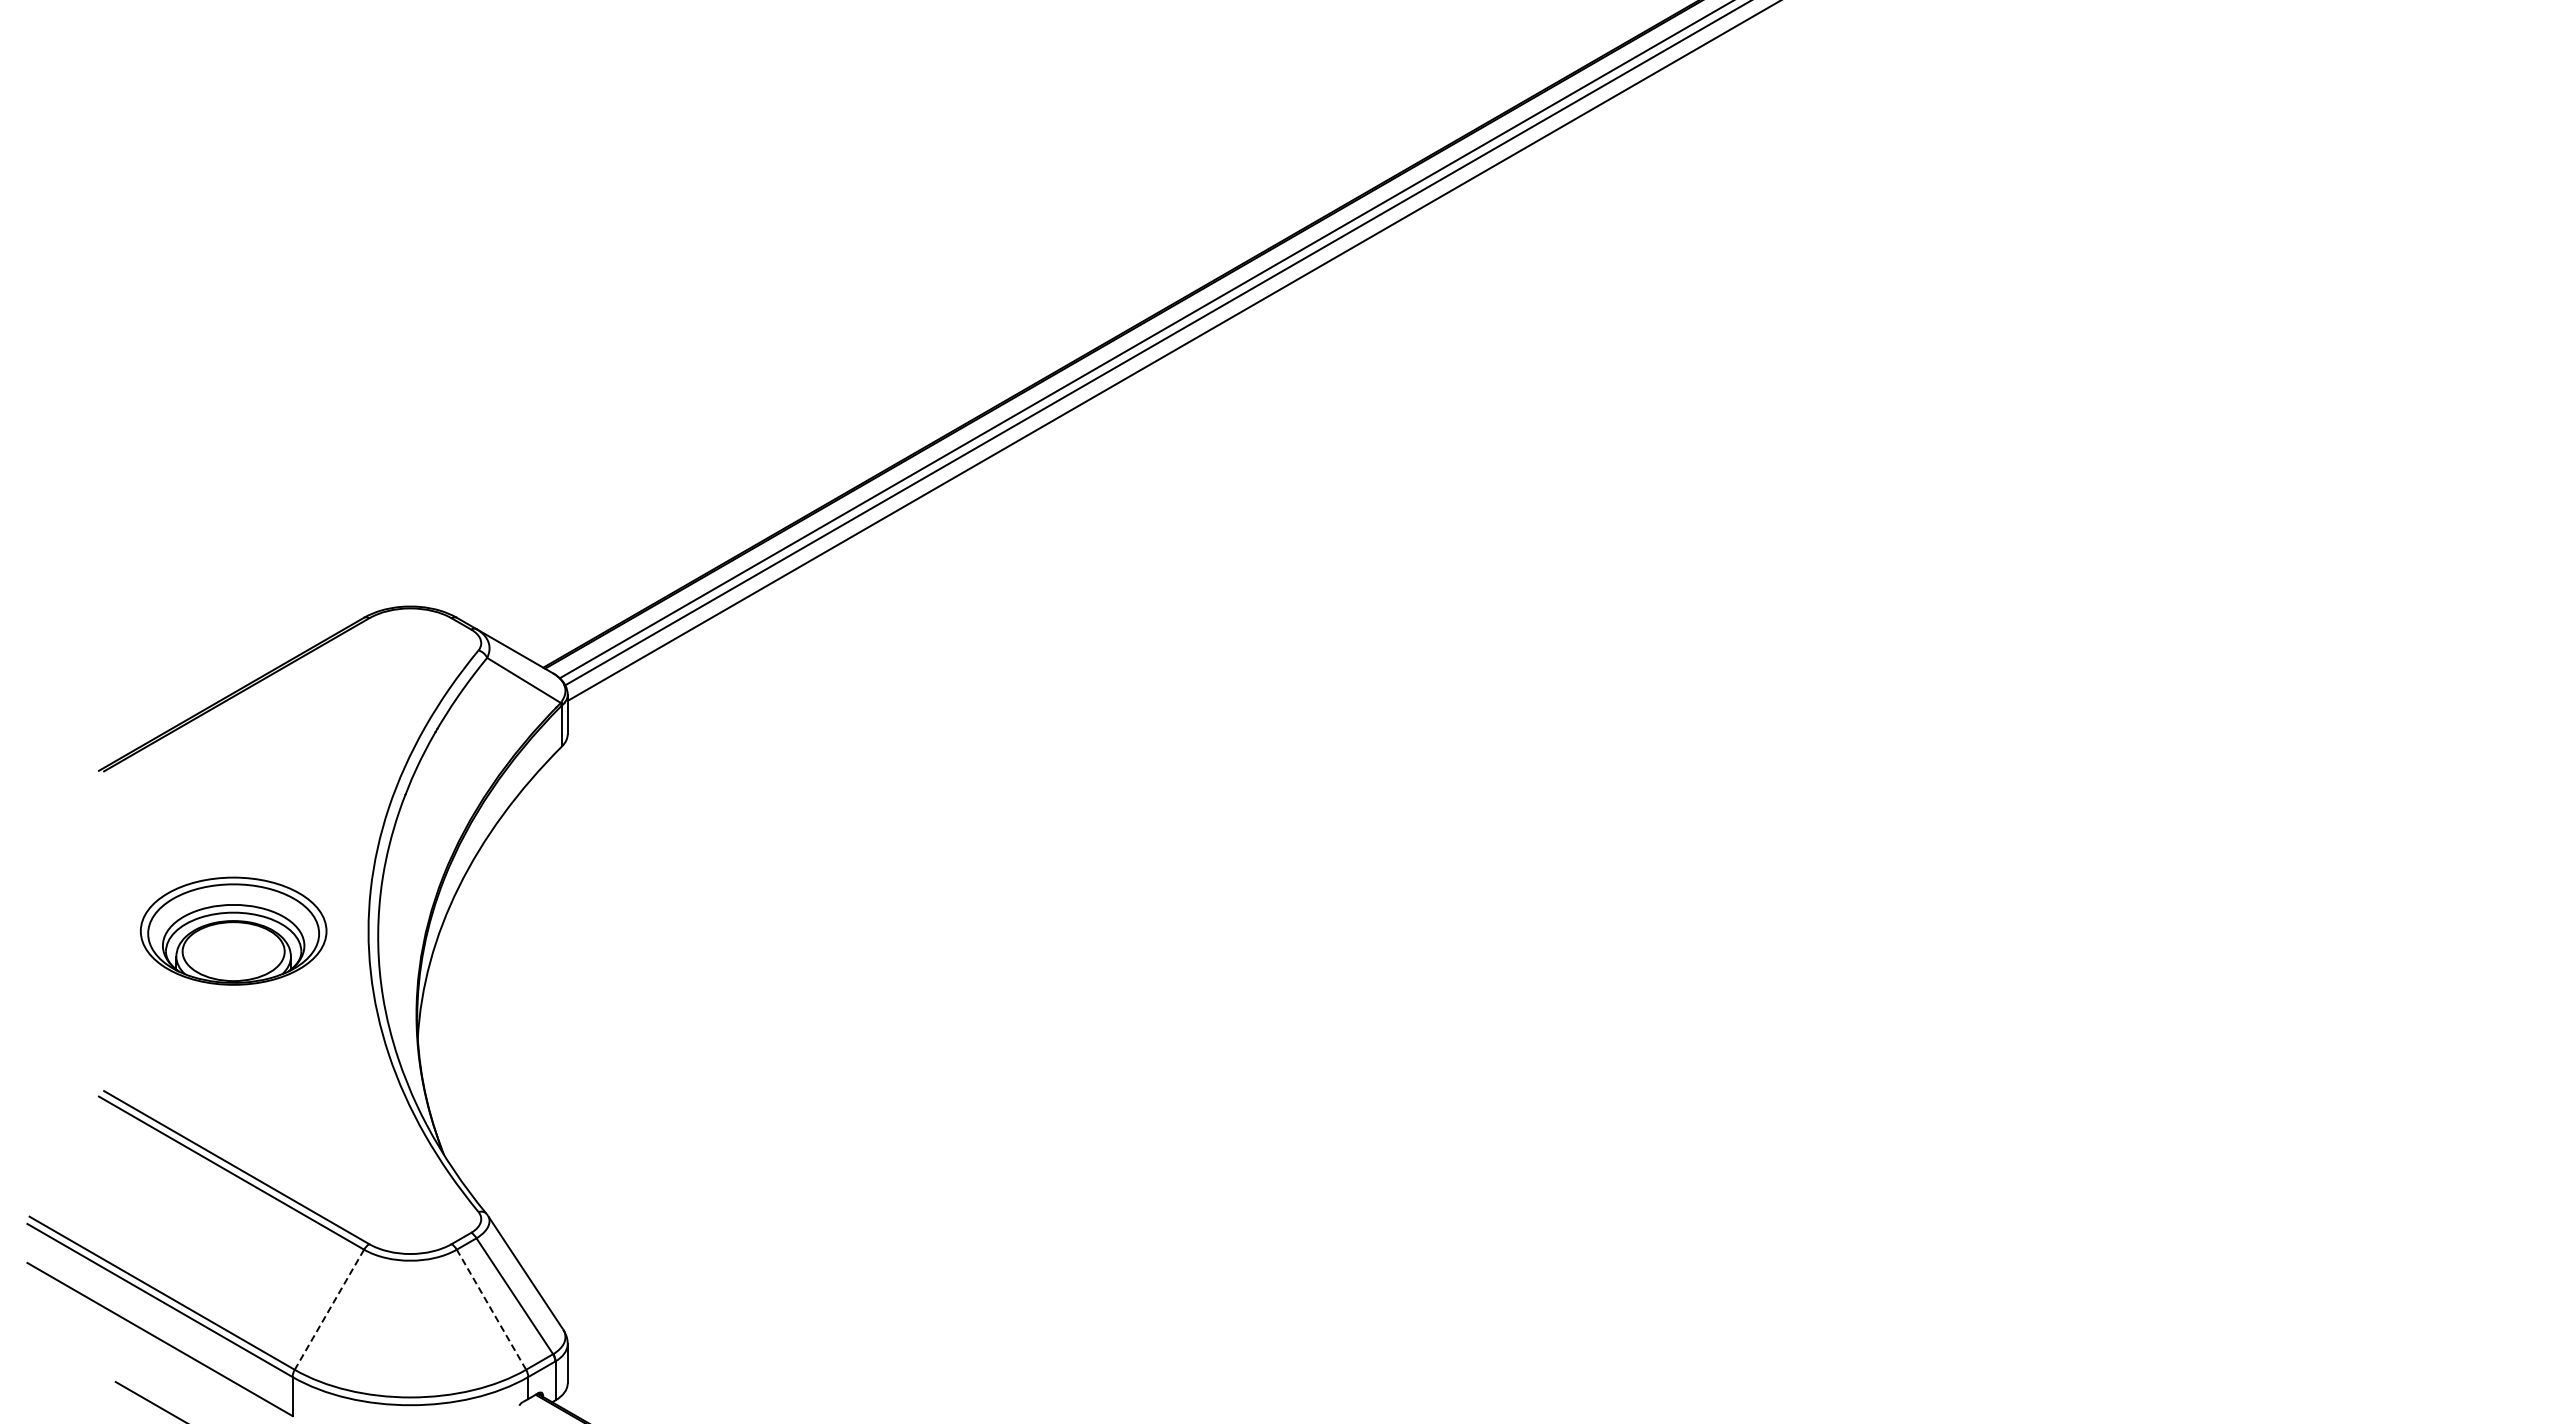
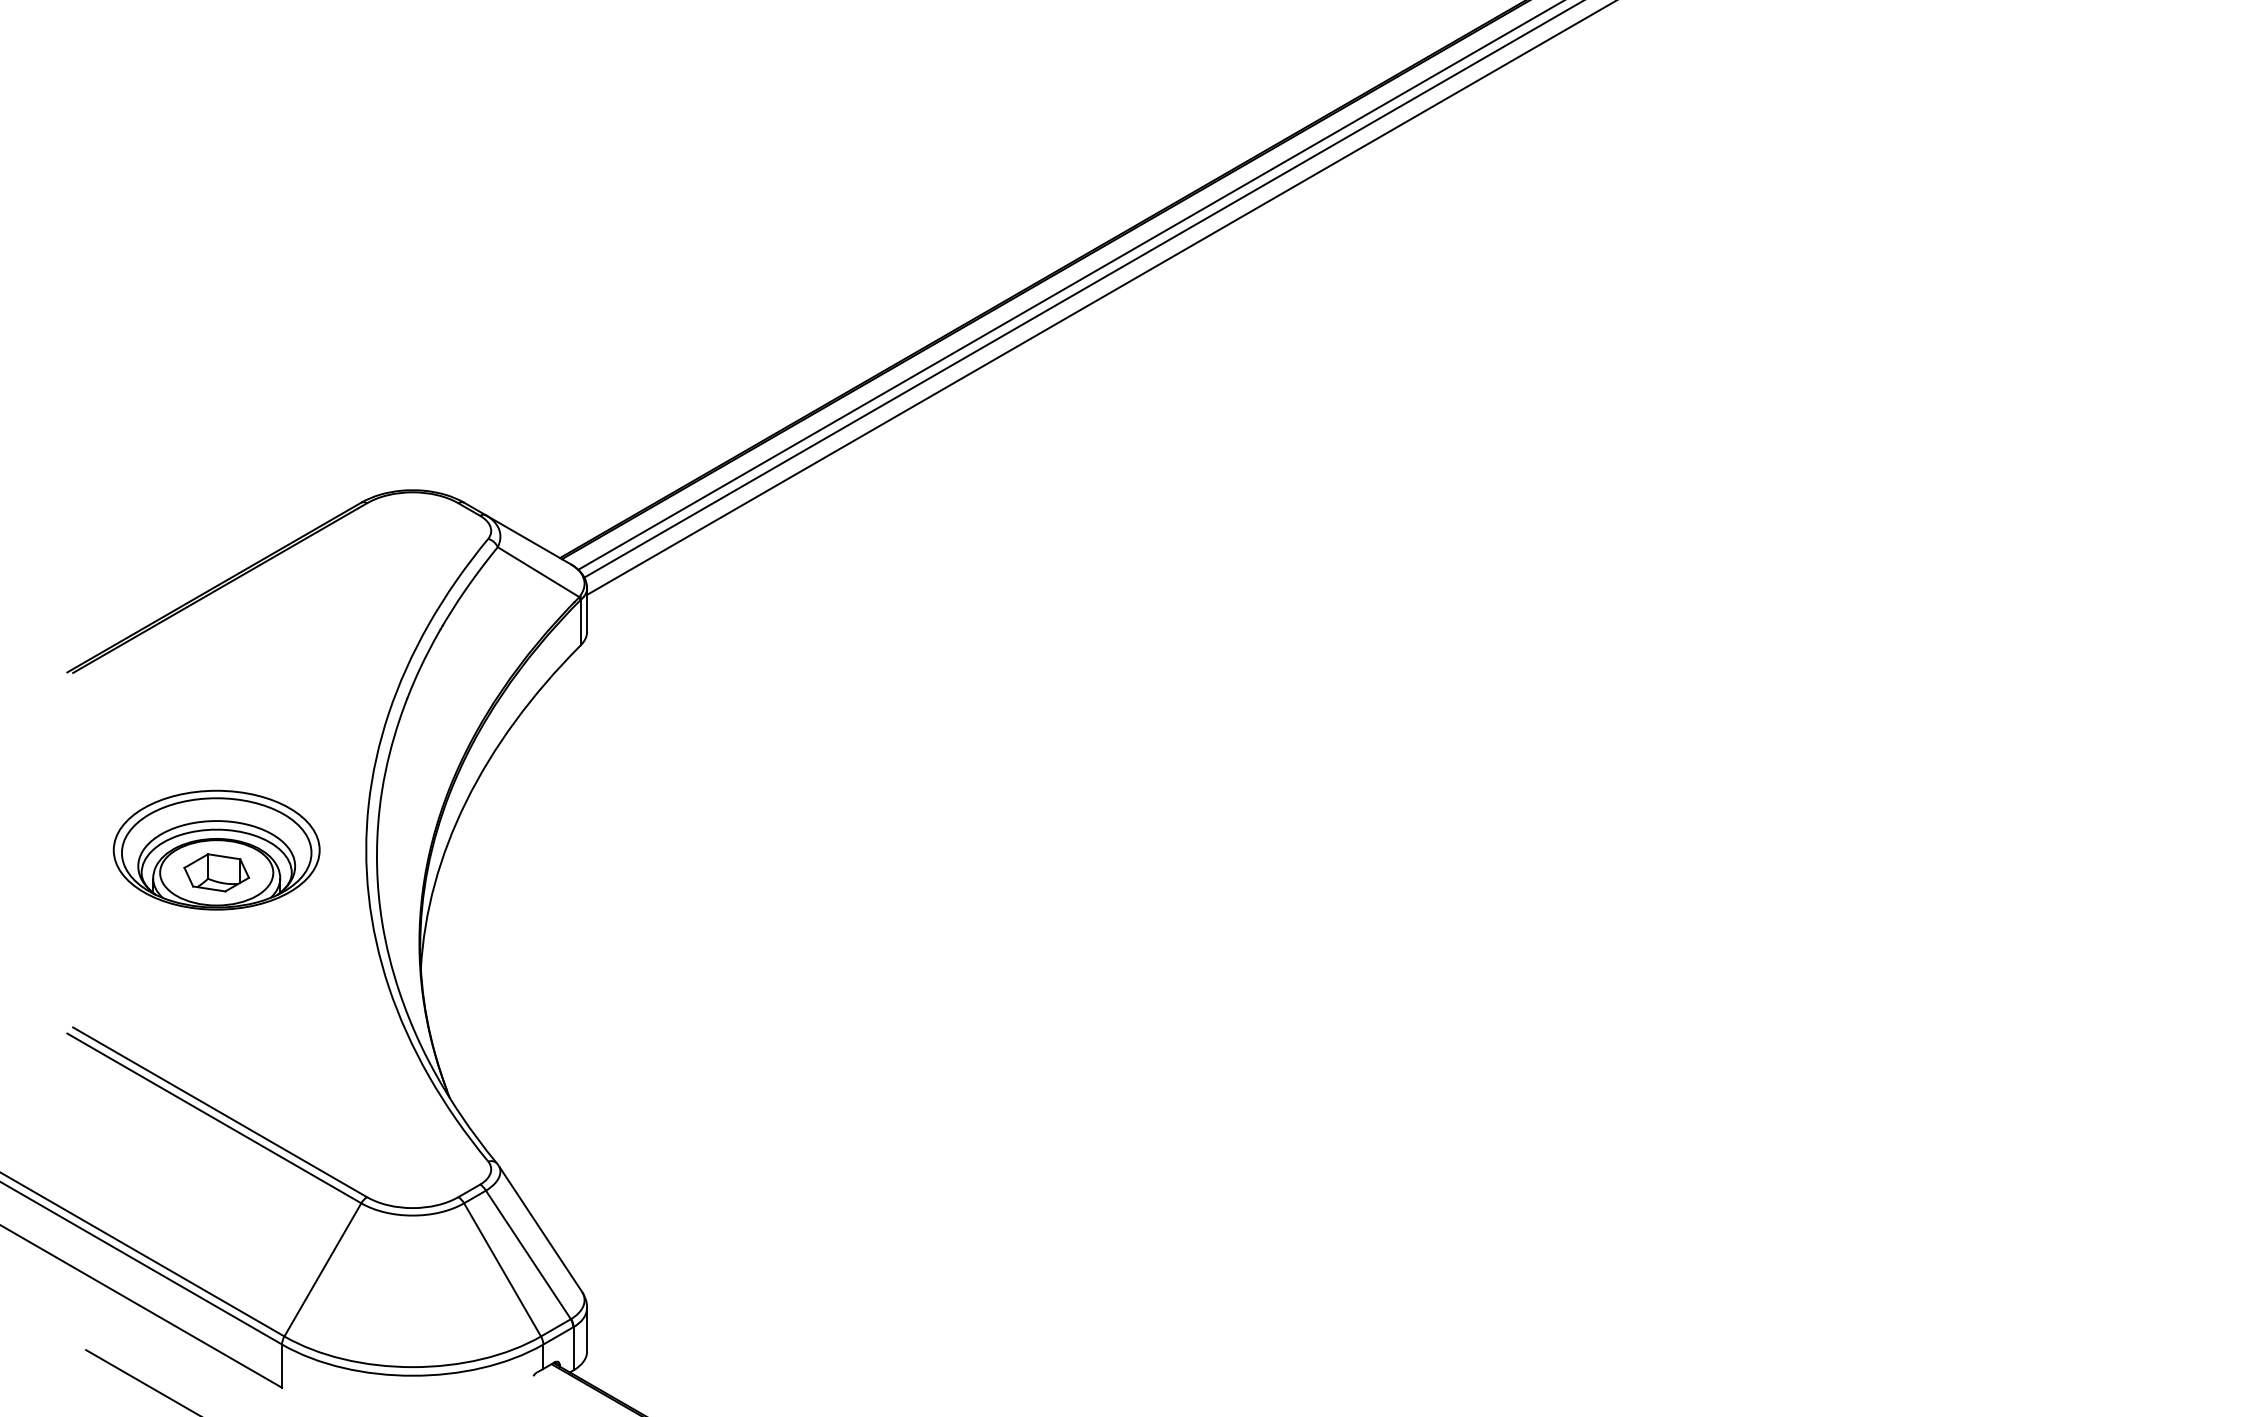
part: (233, 951) -> (216, 872), added
line: (491, 1309) -> (502, 1269), dashed -> solid
line: (329, 1310) -> (322, 1270), dashed -> solid

